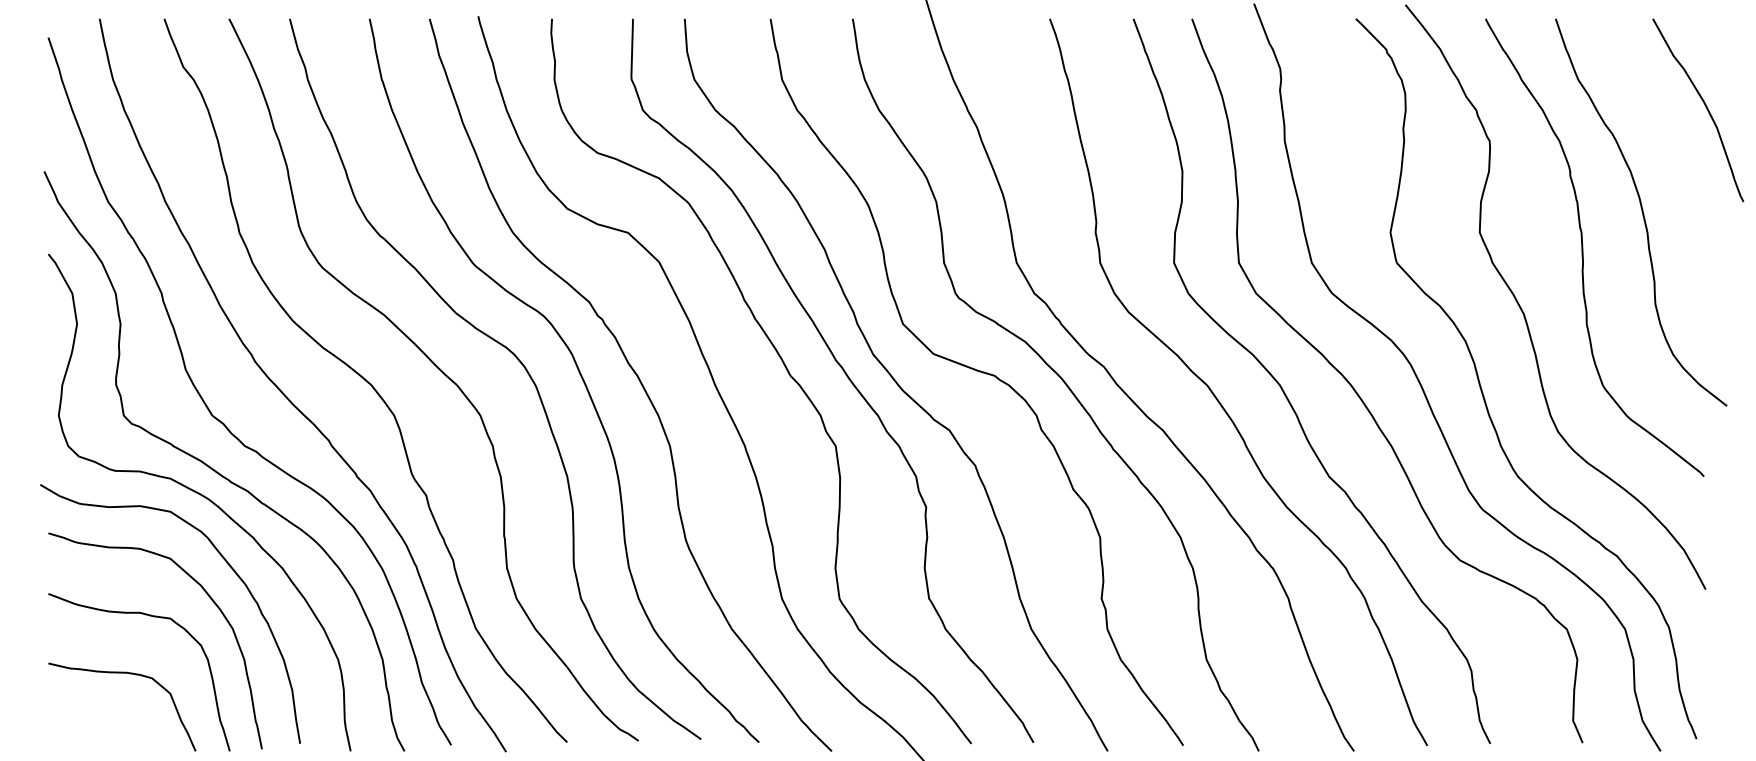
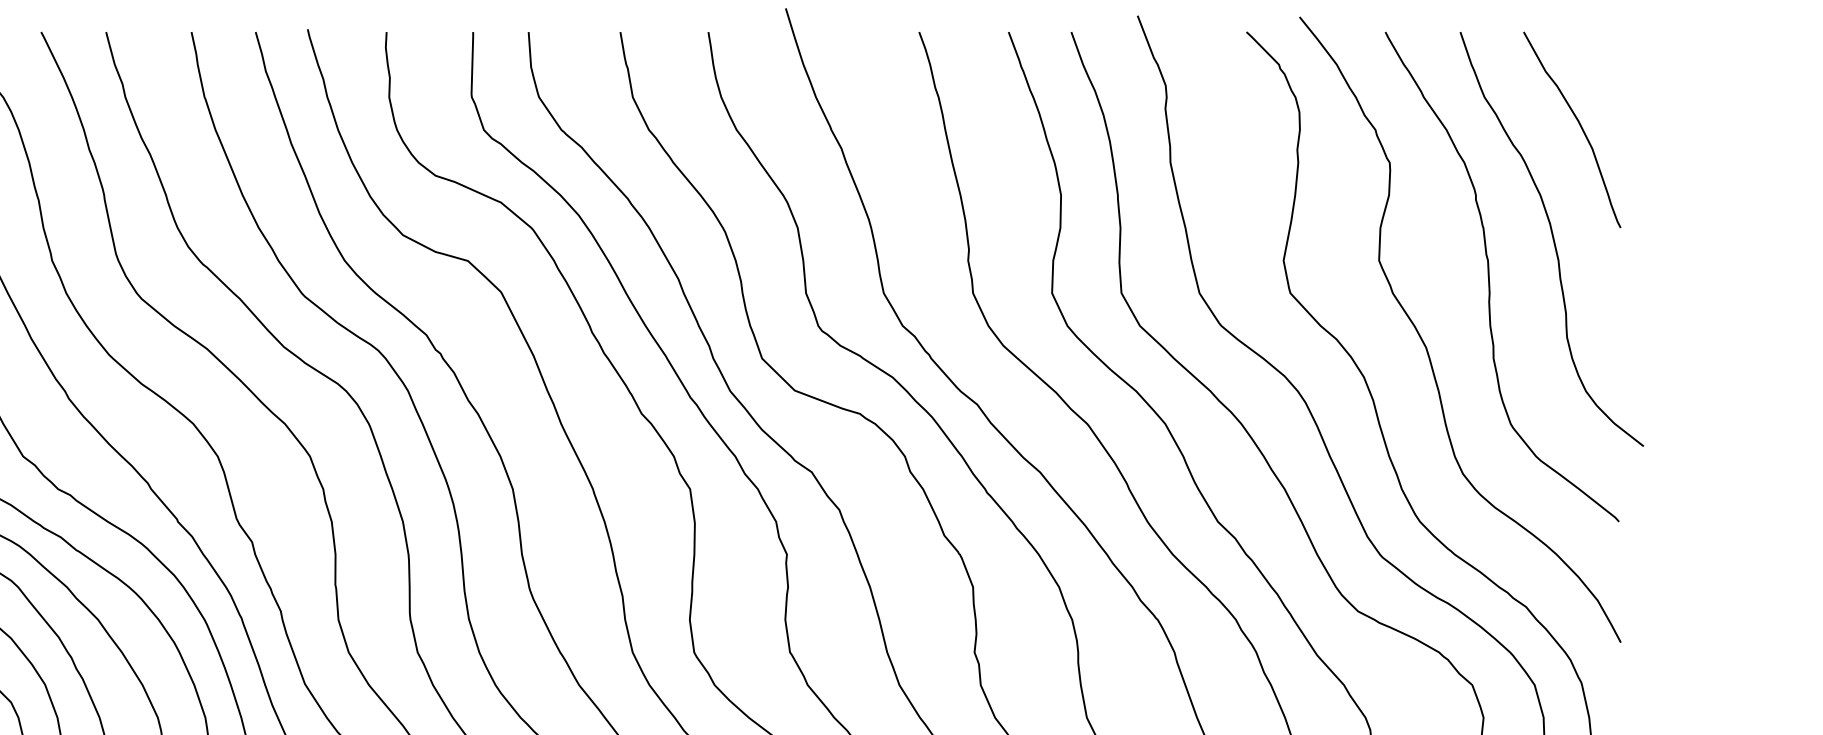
curve: (1705, 107) -> (1579, 126), moved

